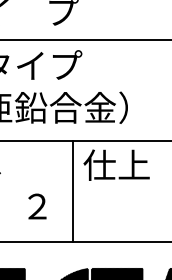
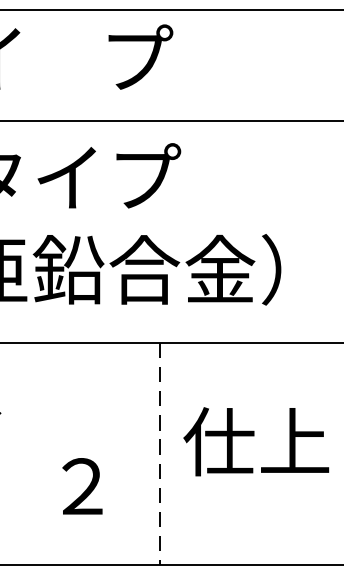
text: (116, 164) -> (256, 440), moved
line: (72, 191) -> (159, 453), solid -> dashed

